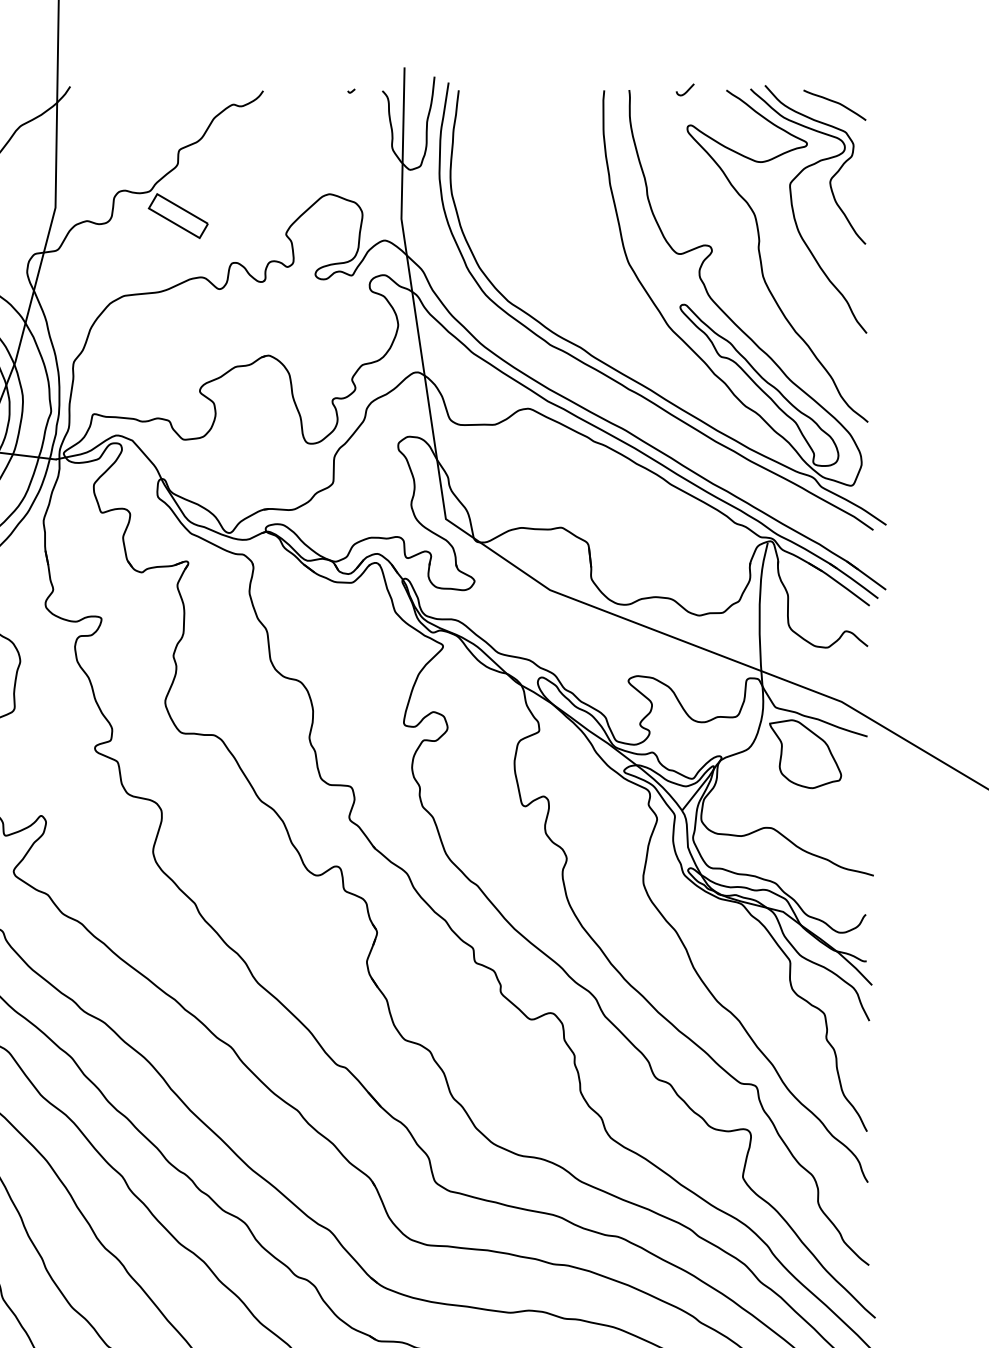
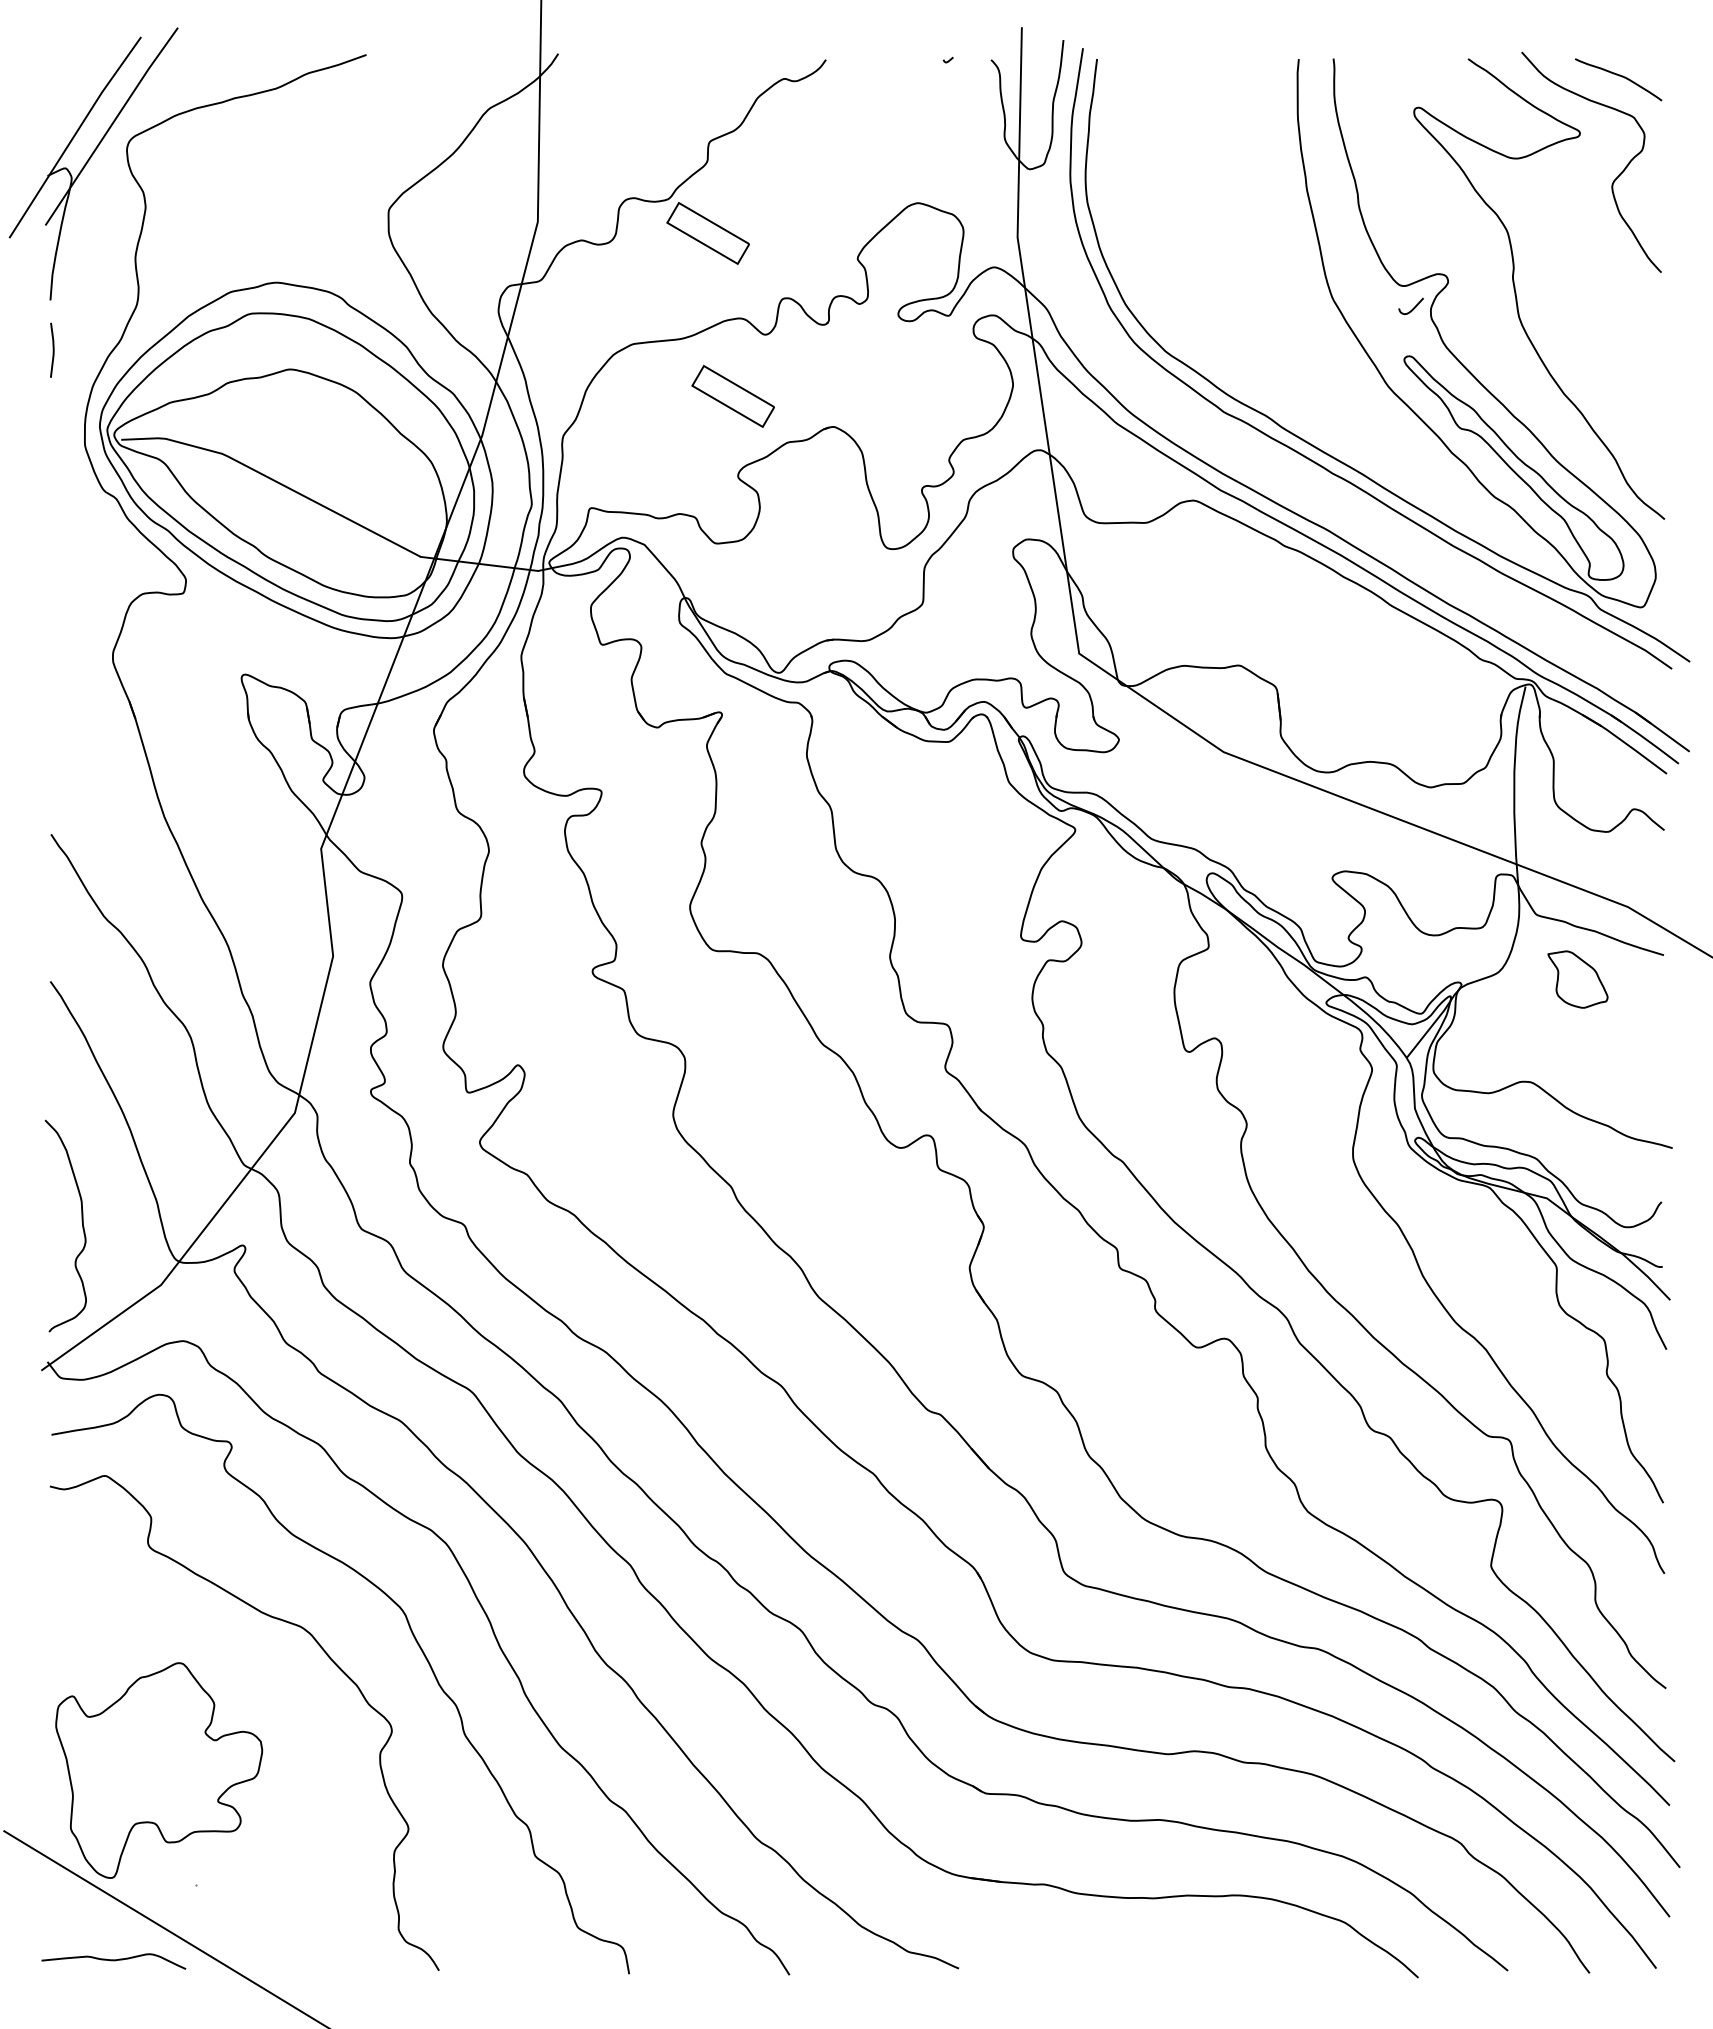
curve: (686, 91) -> (1412, 308), moved
curve: (794, 213) -> (1562, 229), removed
part: (195, 333) -> (732, 396), added
part: (805, 754) -> (1577, 979), size x0.6

